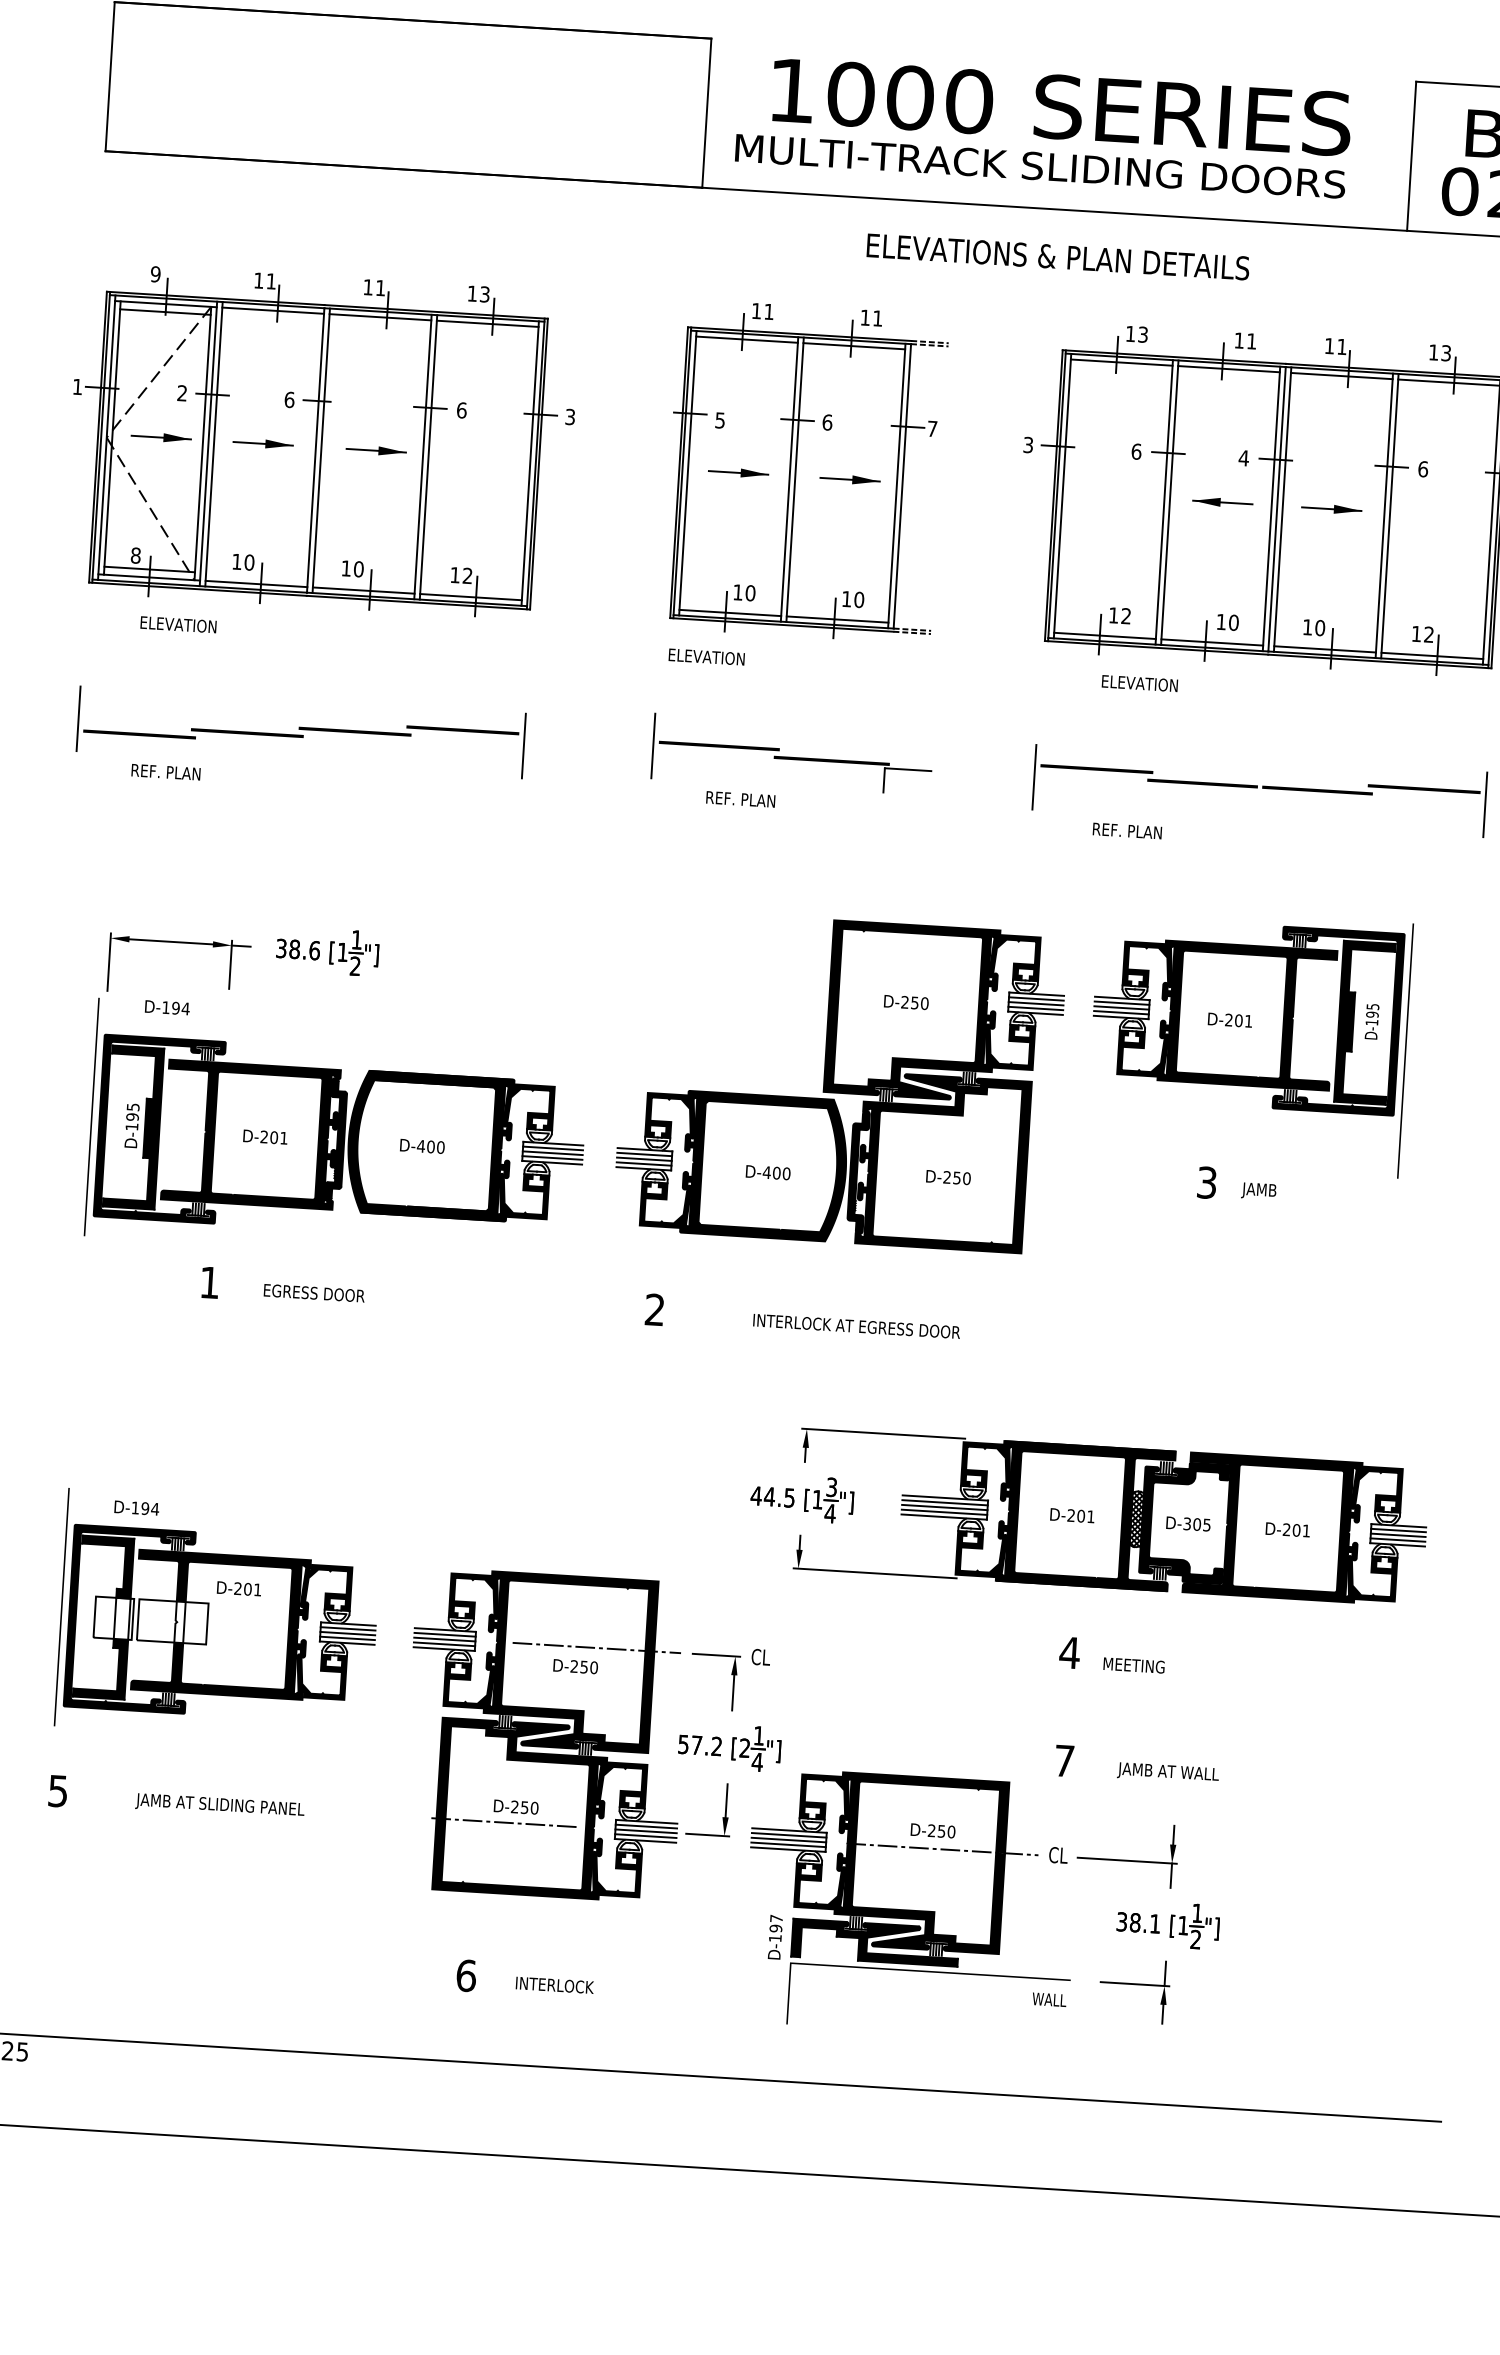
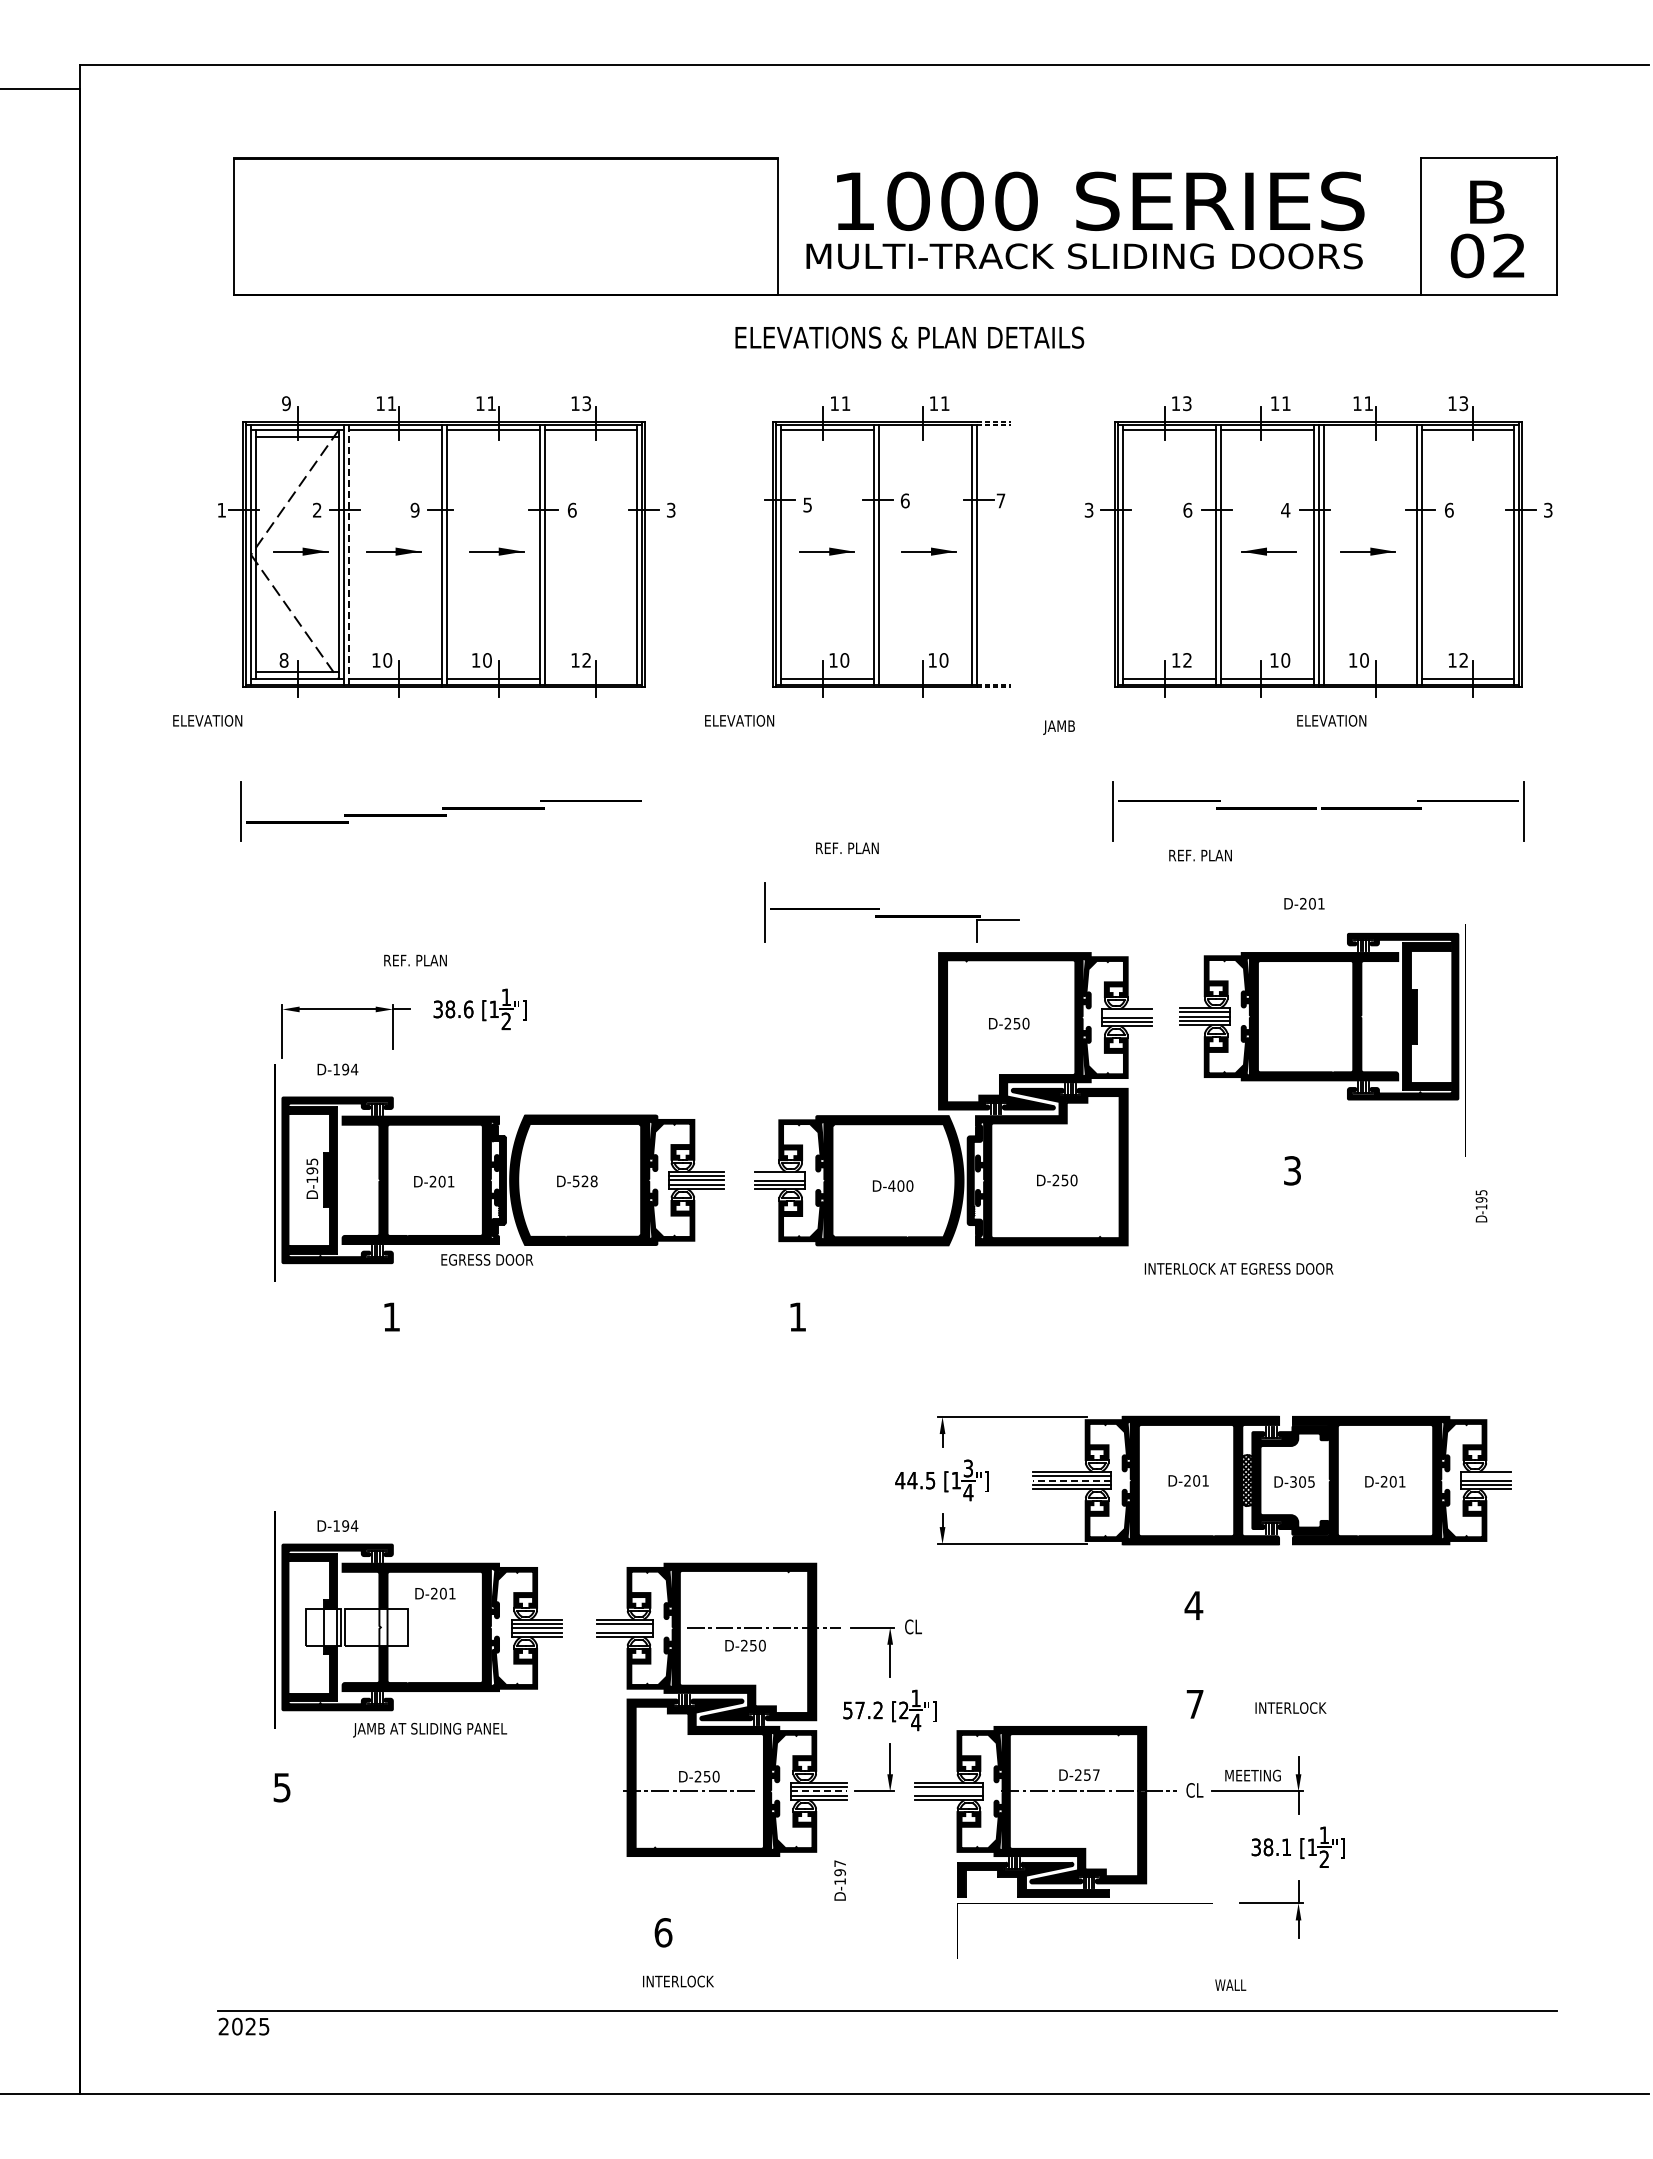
text: (1057, 256) -> (909, 337), moved
line: (854, 346) -> (925, 430), removed
line: (1341, 376) -> (1369, 430), removed
text: (288, 398) -> (414, 509), 6 -> 9
line: (213, 443) -> (348, 554), solid -> dashed
line: (470, 597) -> (590, 679), removed
line: (837, 619) -> (925, 679), removed
text: (178, 624) -> (207, 720), moved
line: (1324, 649) -> (1369, 679), removed
text: (706, 656) -> (739, 720), moved
text: (1139, 683) -> (1331, 720), moved
line: (524, 745) -> (647, 811), removed
part: (792, 754) -> (891, 912), moved
text: (166, 772) -> (415, 960), moved
line: (1036, 999) -> (1127, 1013), removed
text: (1230, 1019) -> (1304, 903), moved
text: (1372, 1021) -> (1481, 1206), moved
text: (430, 1147) -> (584, 1181), D-400 -> D-528
line: (644, 1154) -> (779, 1176), removed
text: (1258, 1191) -> (1058, 727), moved
text: (314, 1292) -> (487, 1259), moved
text: (654, 1309) -> (797, 1316), 2 -> 1
text: (856, 1325) -> (1238, 1268), moved
line: (945, 1507) -> (1072, 1480), solid -> dashed
line: (1398, 1530) -> (1485, 1476), removed
line: (445, 1639) -> (625, 1628), removed
text: (1133, 1665) -> (1252, 1775), moved
text: (1167, 1773) -> (1289, 1709), JAMB AT WALL -> INTERLOCK
text: (220, 1805) -> (430, 1729), moved
line: (645, 1831) -> (818, 1791), solid -> dashed
text: (950, 1831) -> (1095, 1774), D-250 -> D-257
line: (788, 1840) -> (948, 1791), removed
text: (774, 1937) -> (839, 1880), moved
text: (555, 1985) -> (678, 1981), moved
text: (1049, 1999) -> (1230, 1984), moved

